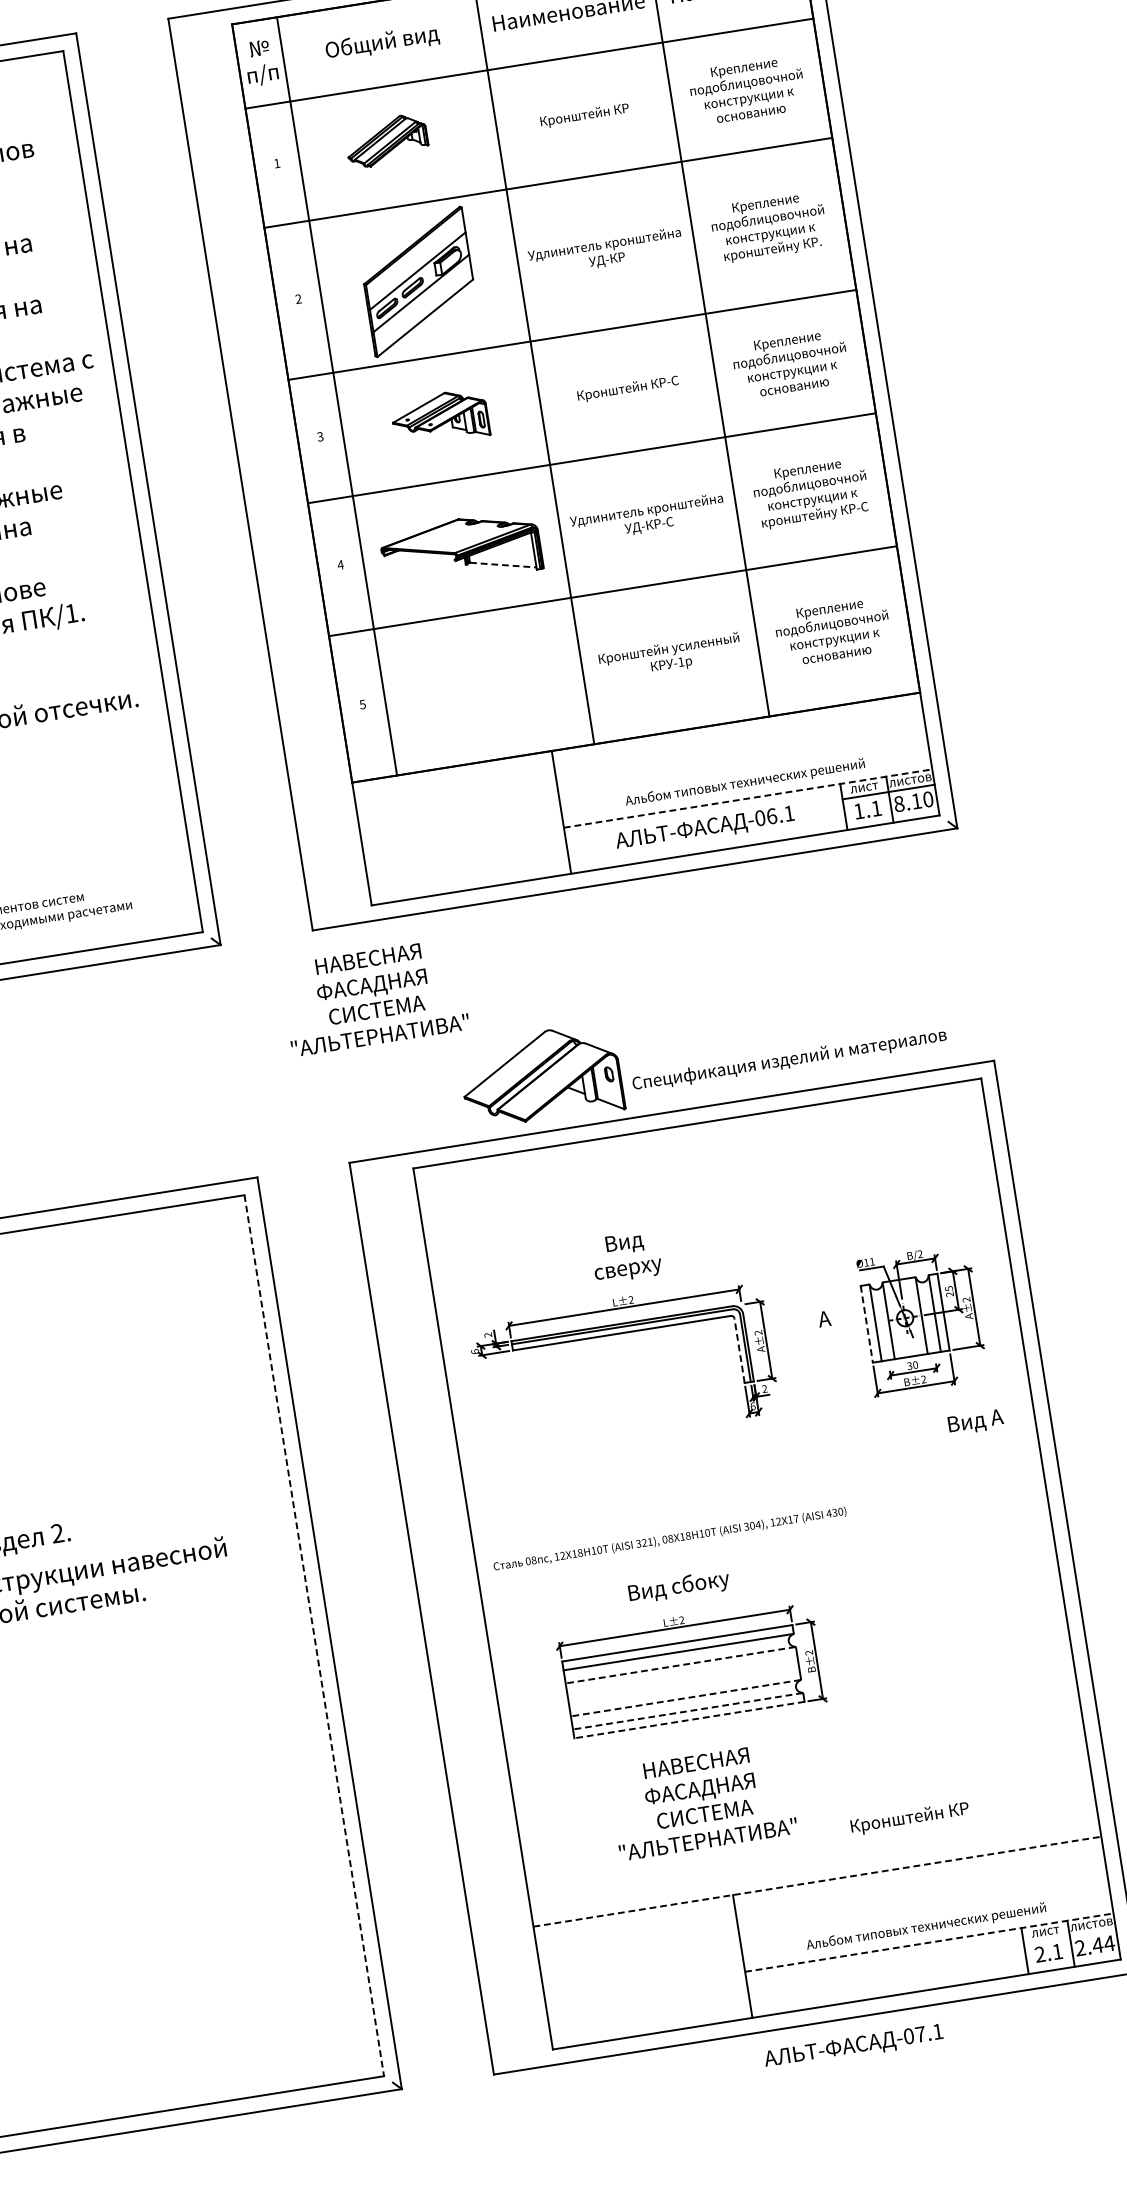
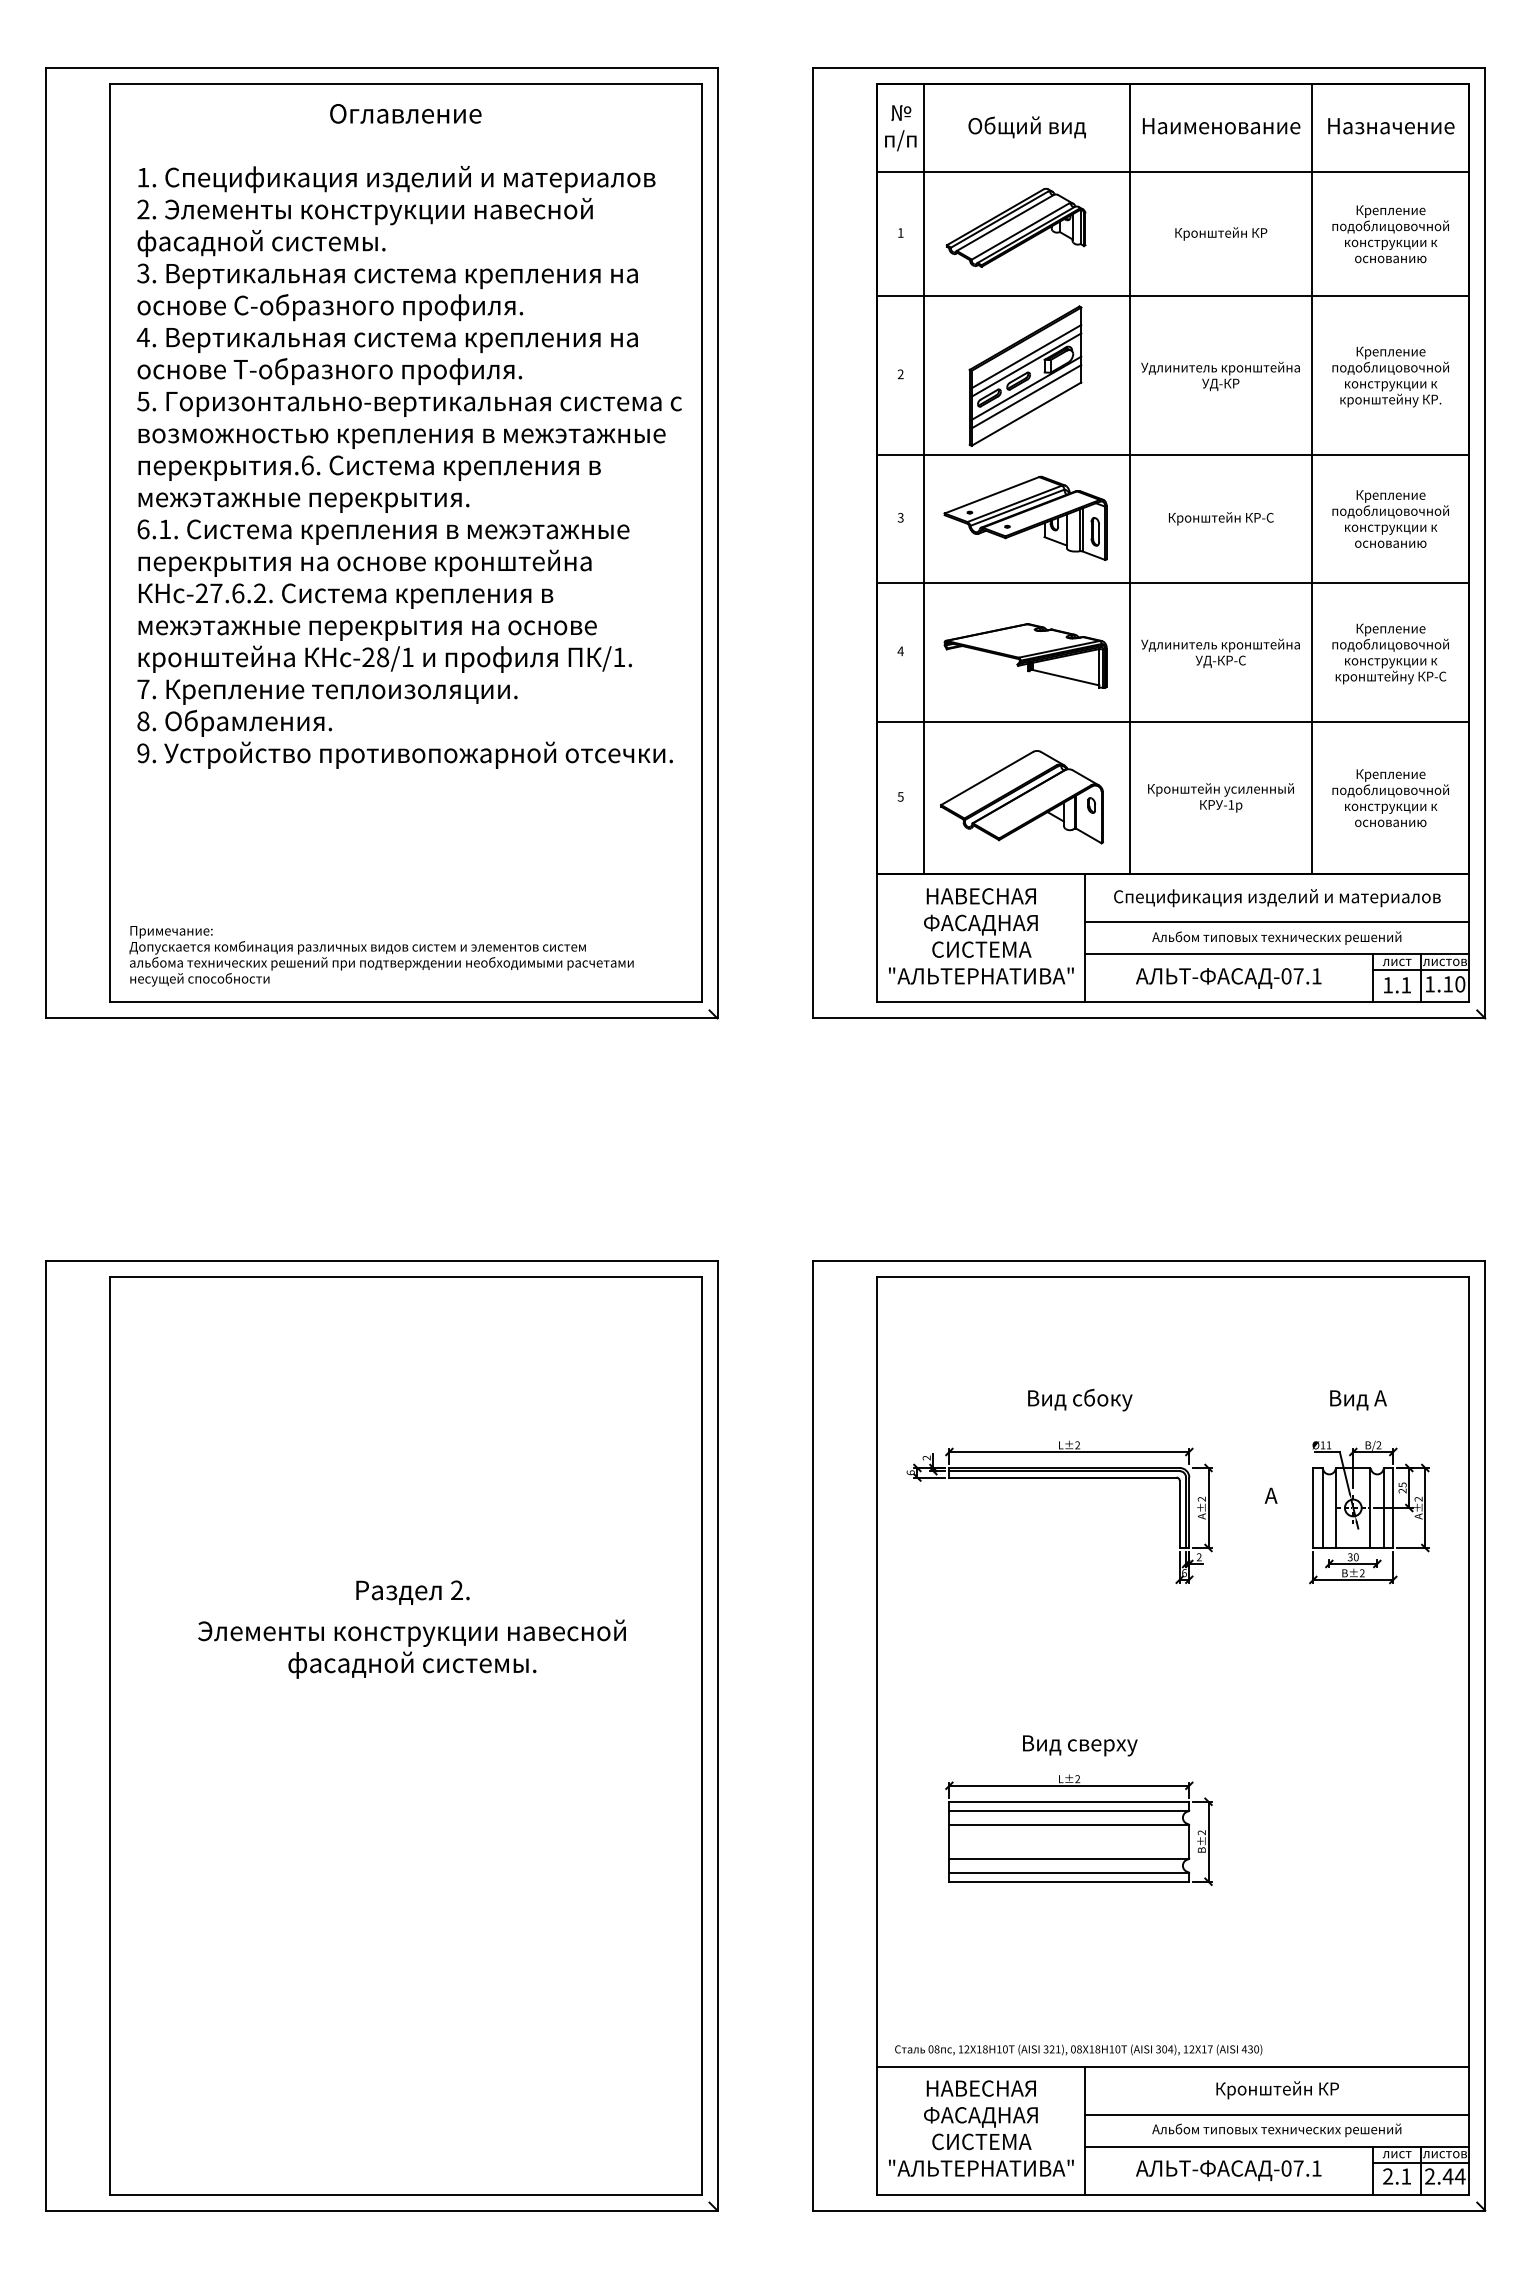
part: (386, 140) -> (1015, 227), size x1.67
line: (416, 262) -> (1026, 356), added
line: (422, 301) -> (1026, 396), added
part: (440, 417) -> (1025, 517), size x1.67
line: (503, 564) -> (1066, 677), dashed -> solid
line: (743, 767) -> (1277, 922), added
line: (748, 798) -> (1277, 954), dashed -> solid
text: (899, 804) -> (1430, 984), 8.10 -> 1.10
text: (771, 816) -> (1298, 976), -06.1 -> -07.1
text: (374, 997) -> (981, 936), moved
text: (789, 1060) -> (1277, 898), moved
part: (540, 1077) -> (1021, 797), moved
text: (627, 1256) -> (1080, 1400), Вид сверху -> Вид сбоку
line: (866, 1323) -> (1313, 1507), dashed -> solid
line: (739, 1350) -> (1179, 1514), dashed -> solid
text: (976, 1422) -> (1358, 1400), moved
text: (669, 1538) -> (1078, 2049), moved
text: (679, 1586) -> (1080, 1744), Вид сбоку -> Вид сверху
line: (314, 1636) -> (701, 1736), dashed -> solid
line: (680, 1665) -> (1069, 1824), dashed -> solid
line: (686, 1697) -> (1069, 1858), dashed -> solid
line: (688, 1711) -> (1069, 1872), dashed -> solid
line: (689, 1719) -> (1069, 1881), dashed -> solid
text: (702, 1801) -> (981, 2128), moved
text: (909, 1818) -> (1277, 2090), moved
line: (817, 1881) -> (1173, 2066), dashed -> solid
line: (924, 1911) -> (1277, 2114), added
line: (1070, 1935) -> (1421, 2162), added
line: (929, 1942) -> (1277, 2146), dashed -> solid
text: (853, 2046) -> (1228, 2170), moved

